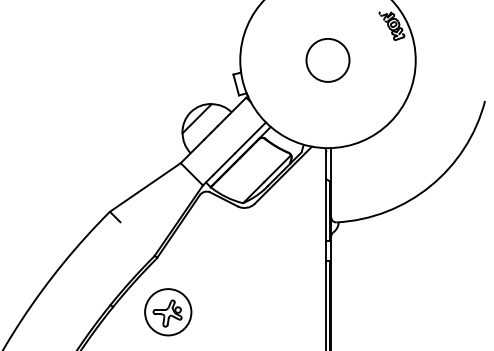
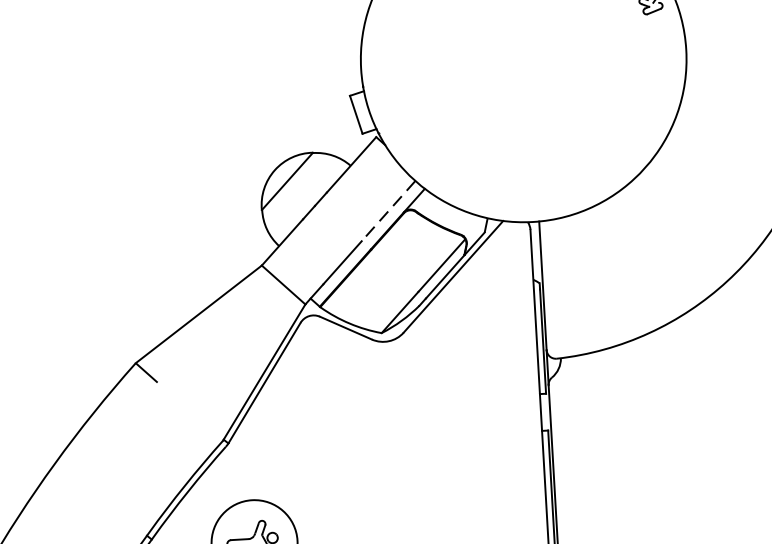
circle: (327, 60) -> (522, 59), removed
line: (250, 137) -> (388, 210), solid -> dashed

